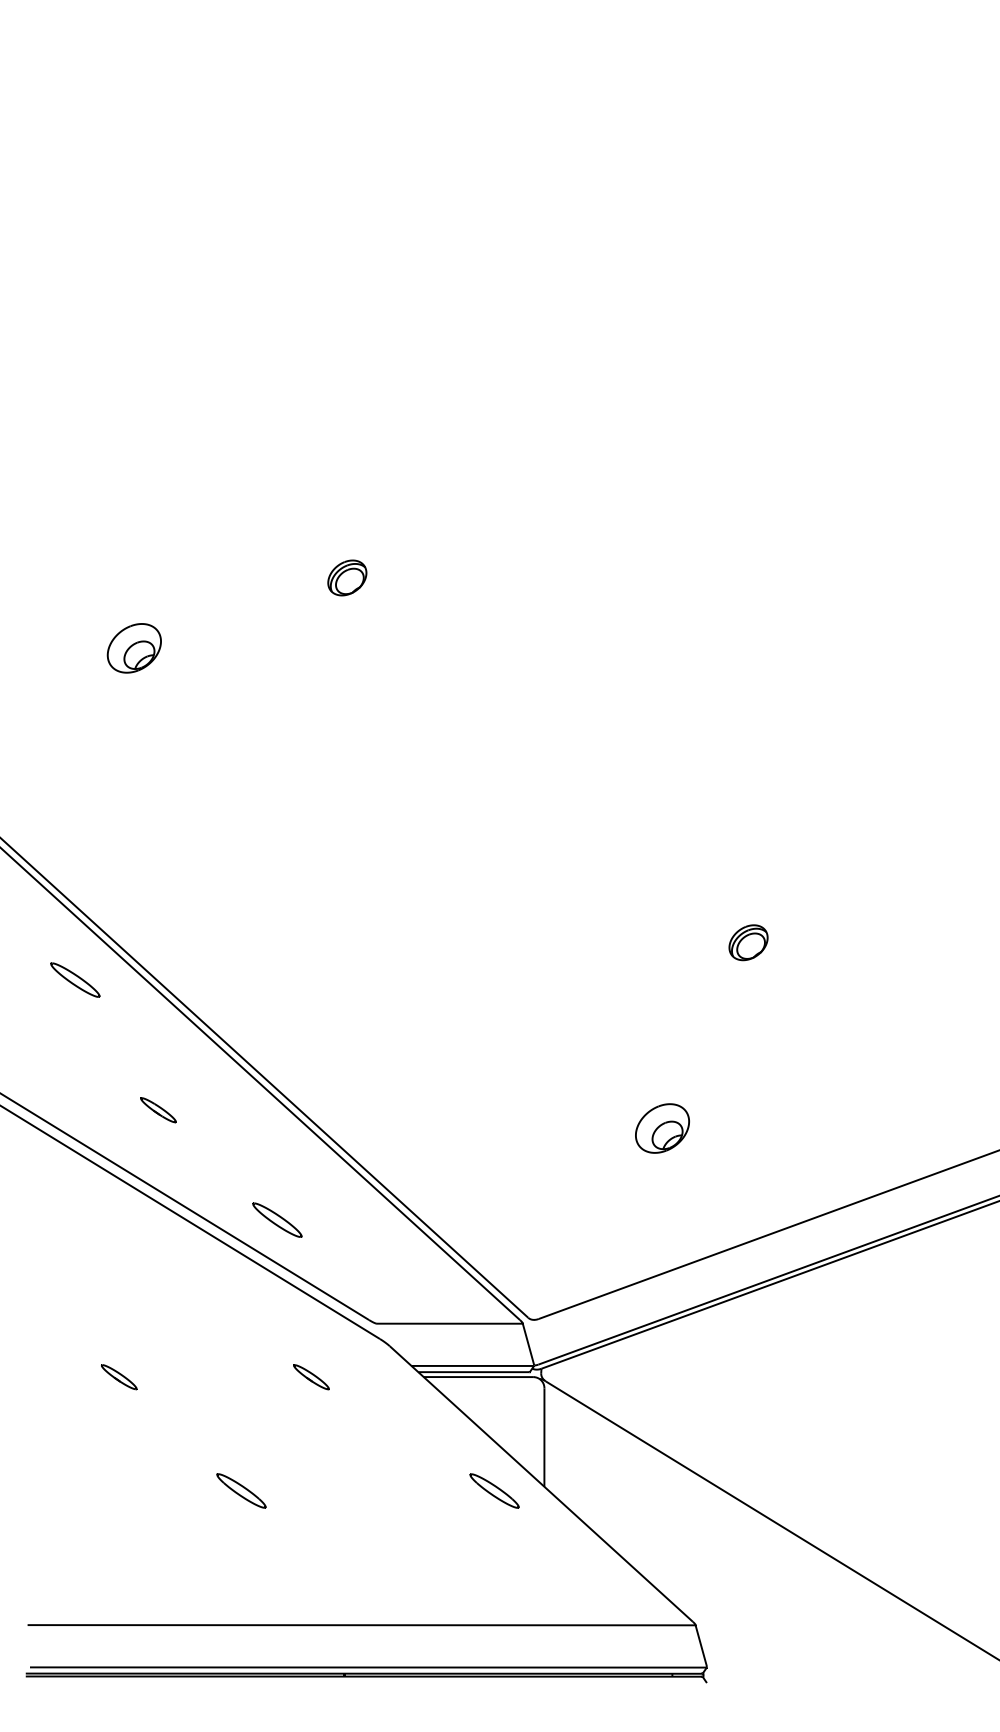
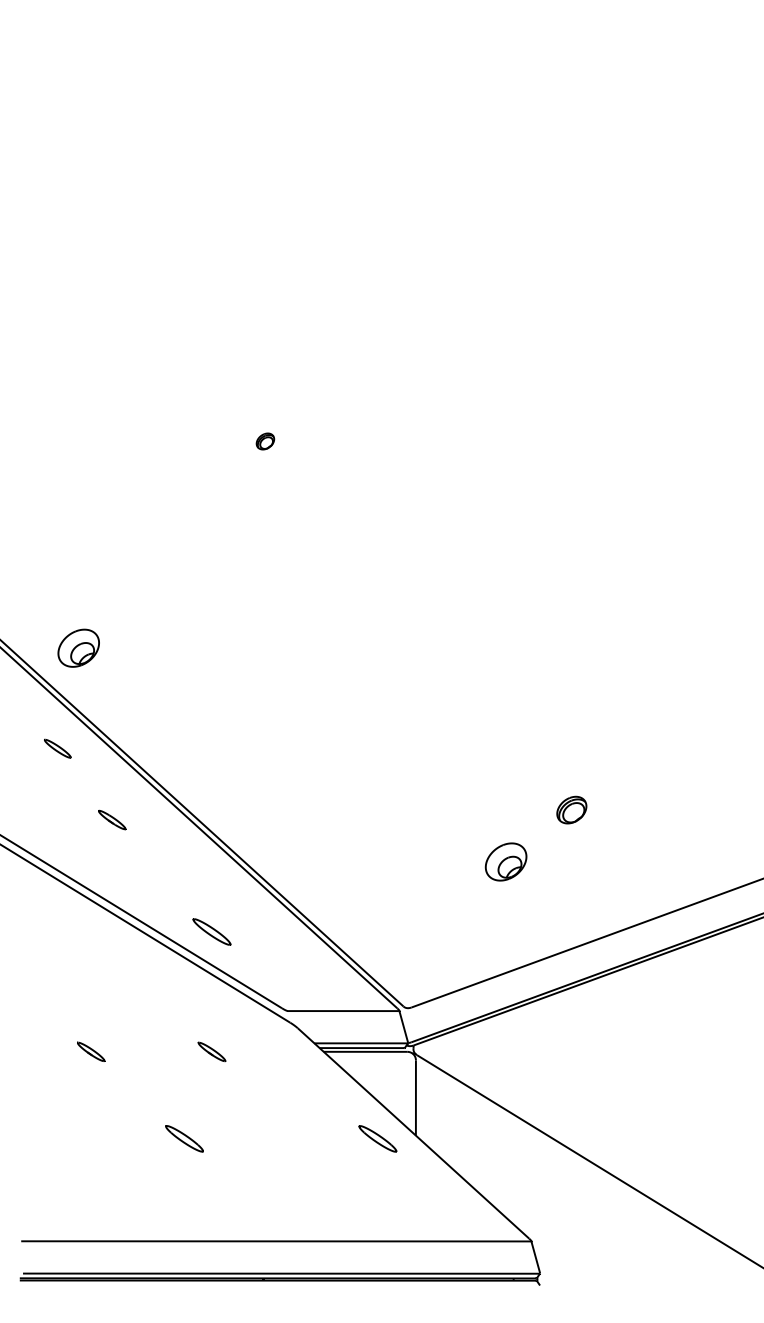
part: (347, 577) -> (265, 441), size x0.6
part: (134, 647) -> (78, 647), moved
part: (748, 941) -> (571, 809), moved
part: (75, 979) -> (57, 748), size x0.7
part: (158, 1109) -> (112, 819), moved
part: (310, 1376) -> (211, 1051), moved

